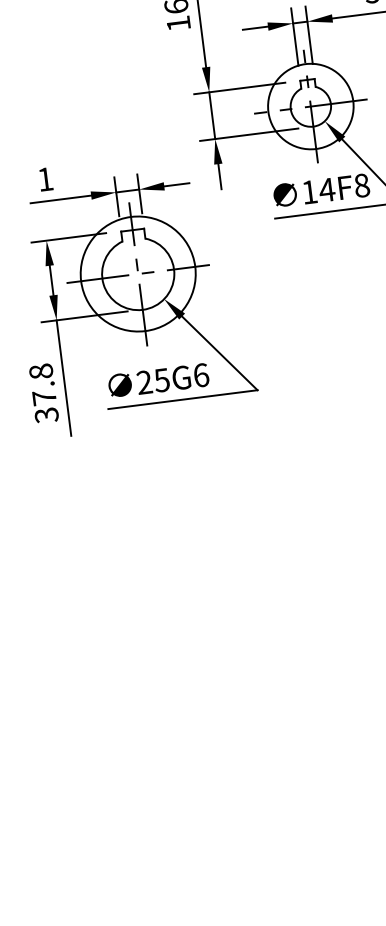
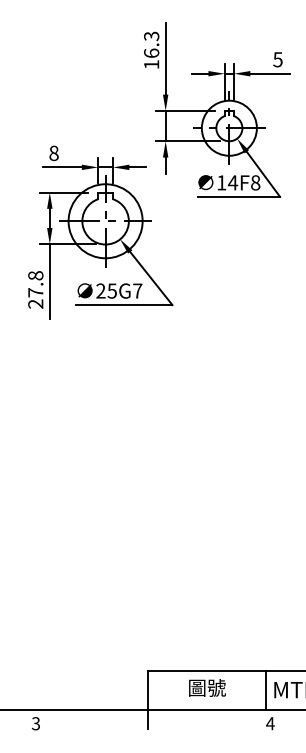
text: (44, 179) -> (53, 153), 1 -> 8
text: (200, 374) -> (137, 290), 25G6 -> 25G7
text: (47, 414) -> (36, 303), 37.8 -> 27.8

